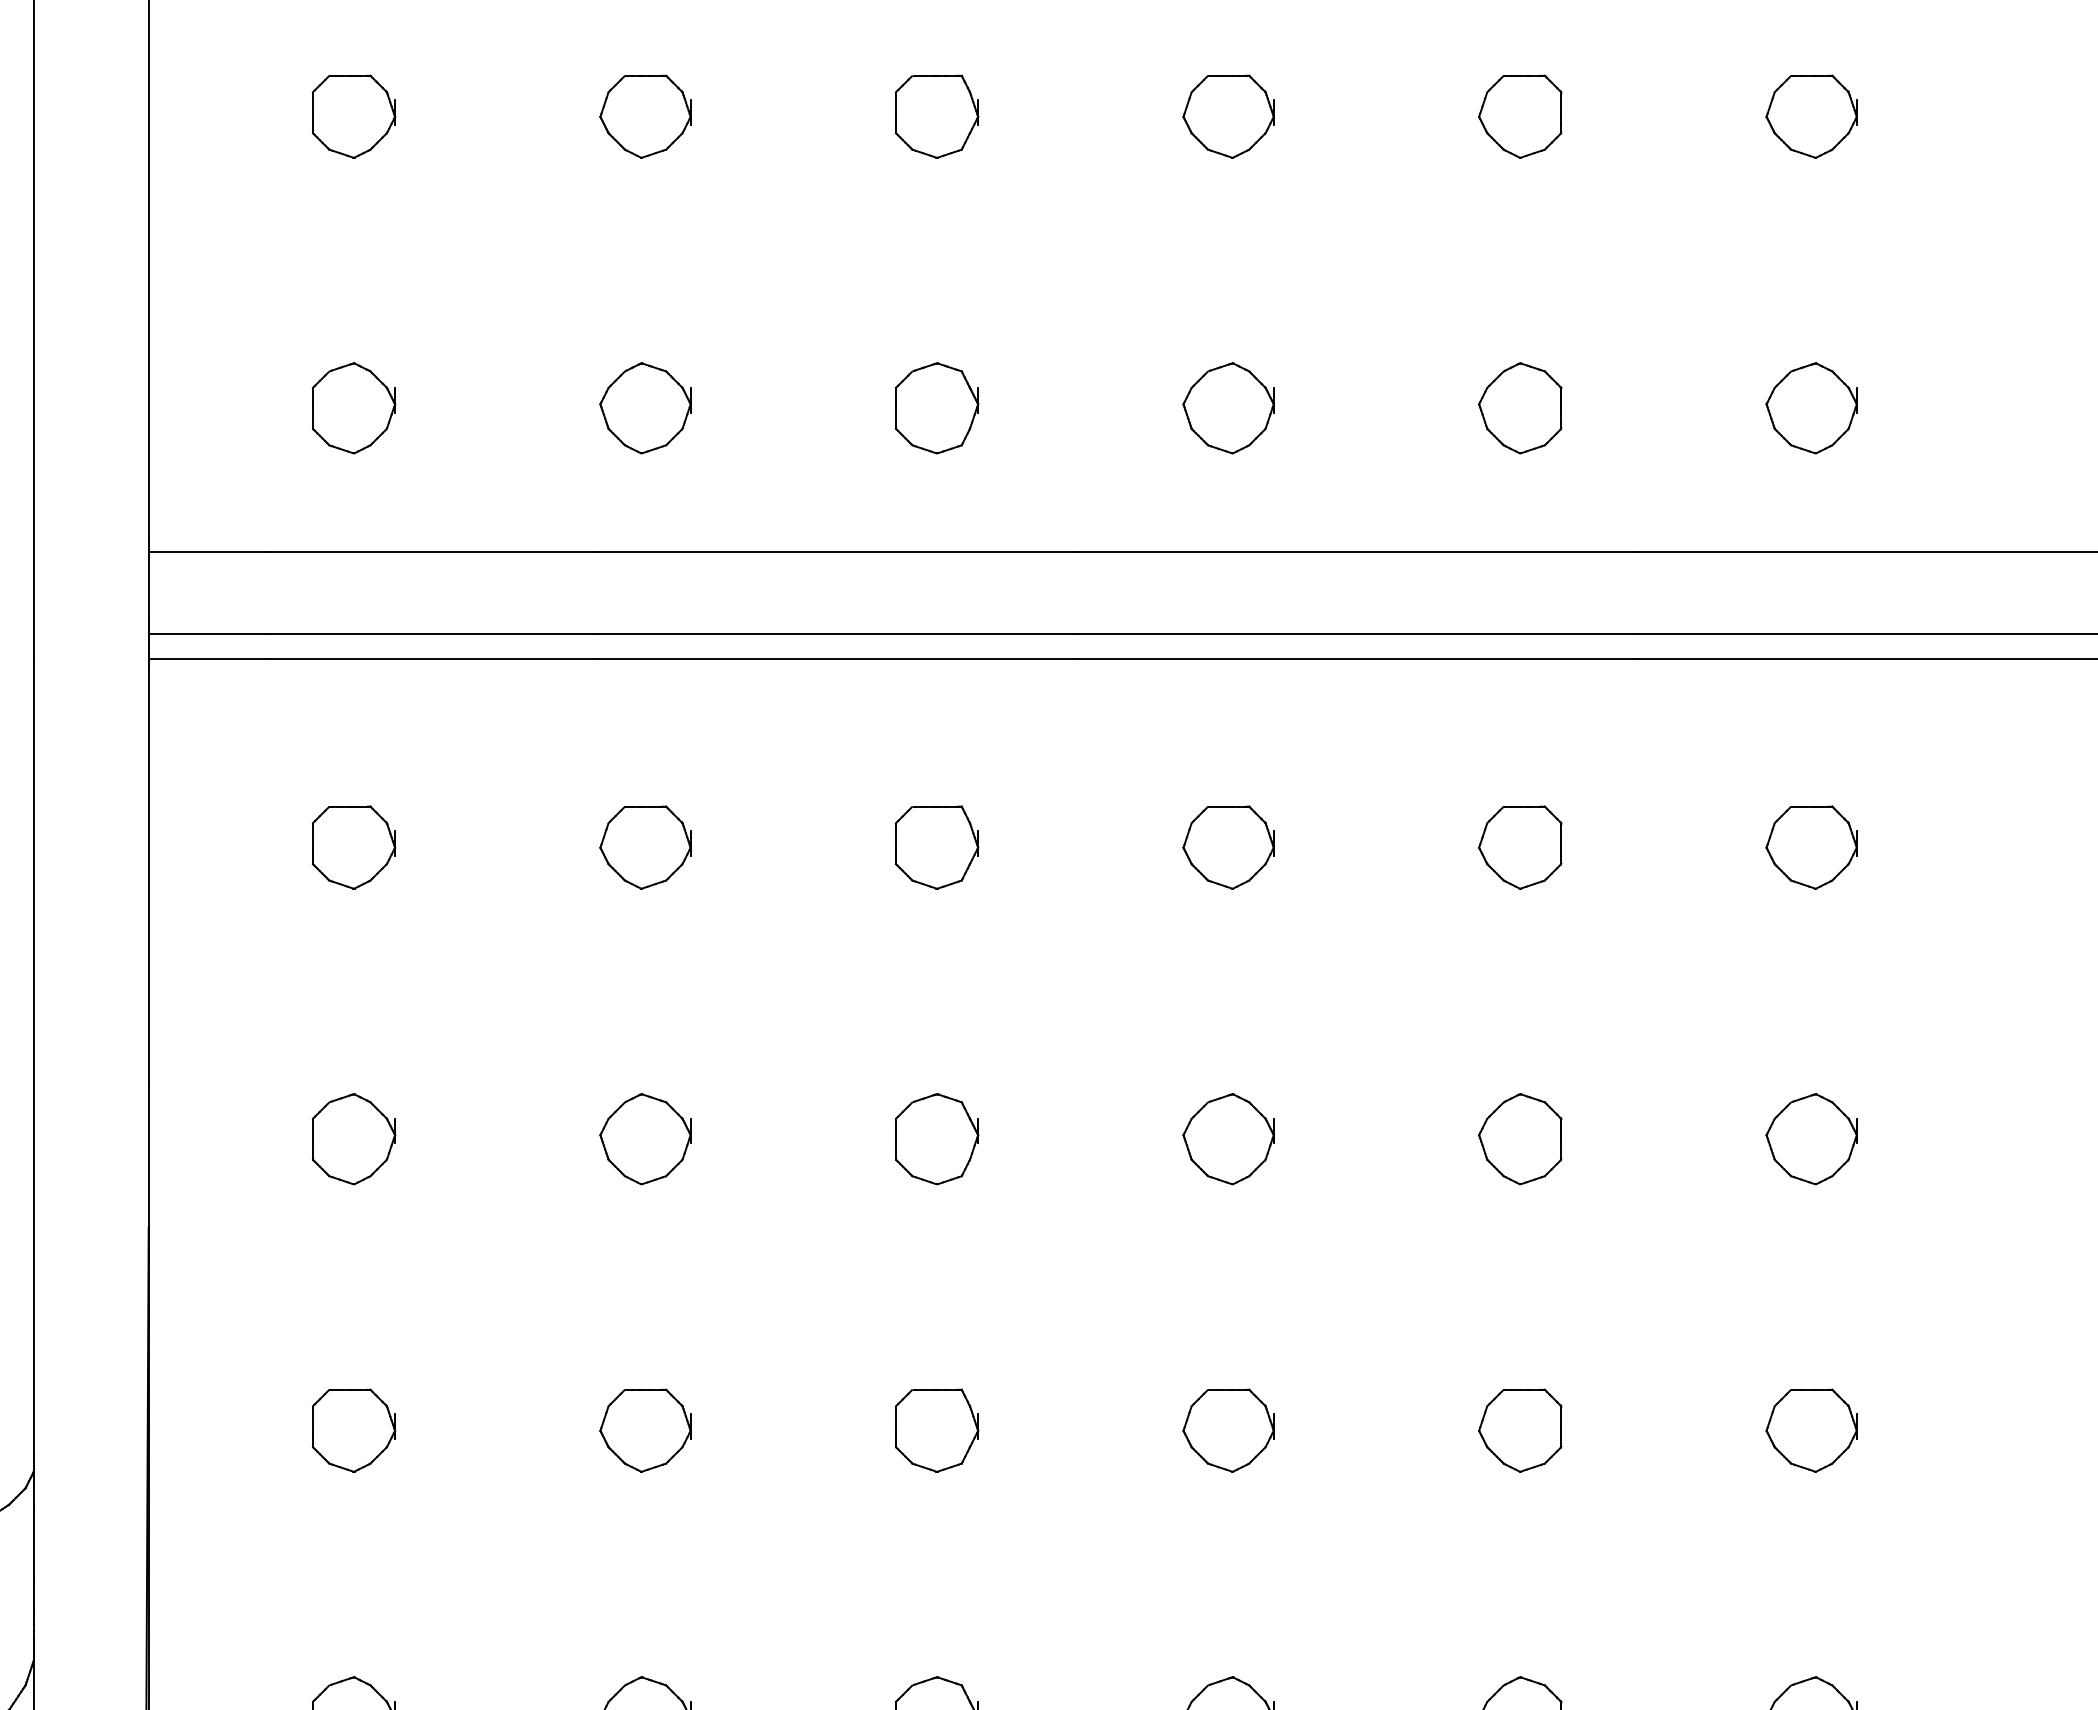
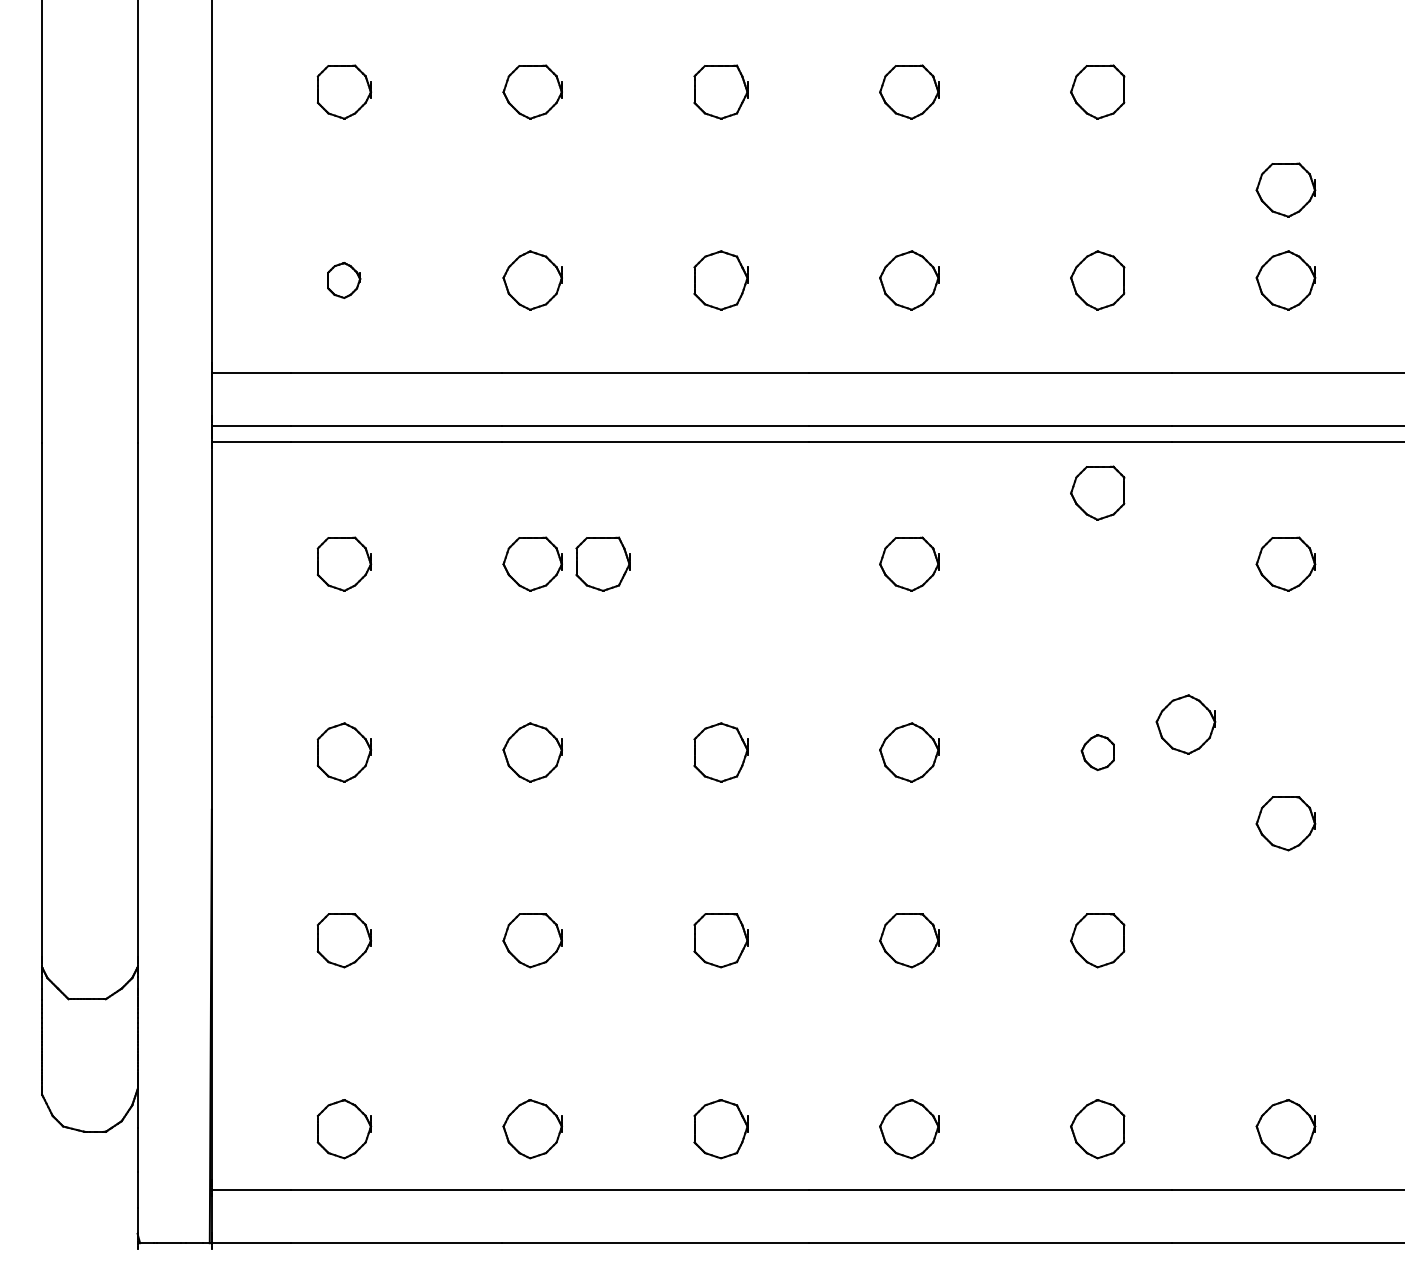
part: (1811, 115) -> (1285, 189), moved
part: (352, 408) -> (343, 280), size x0.6
part: (936, 846) -> (602, 563), moved
part: (1519, 846) -> (1097, 492), moved
part: (1519, 1139) -> (1097, 752), size x0.6
part: (1811, 1139) -> (1185, 724), moved
part: (1811, 1430) -> (1285, 823), moved

